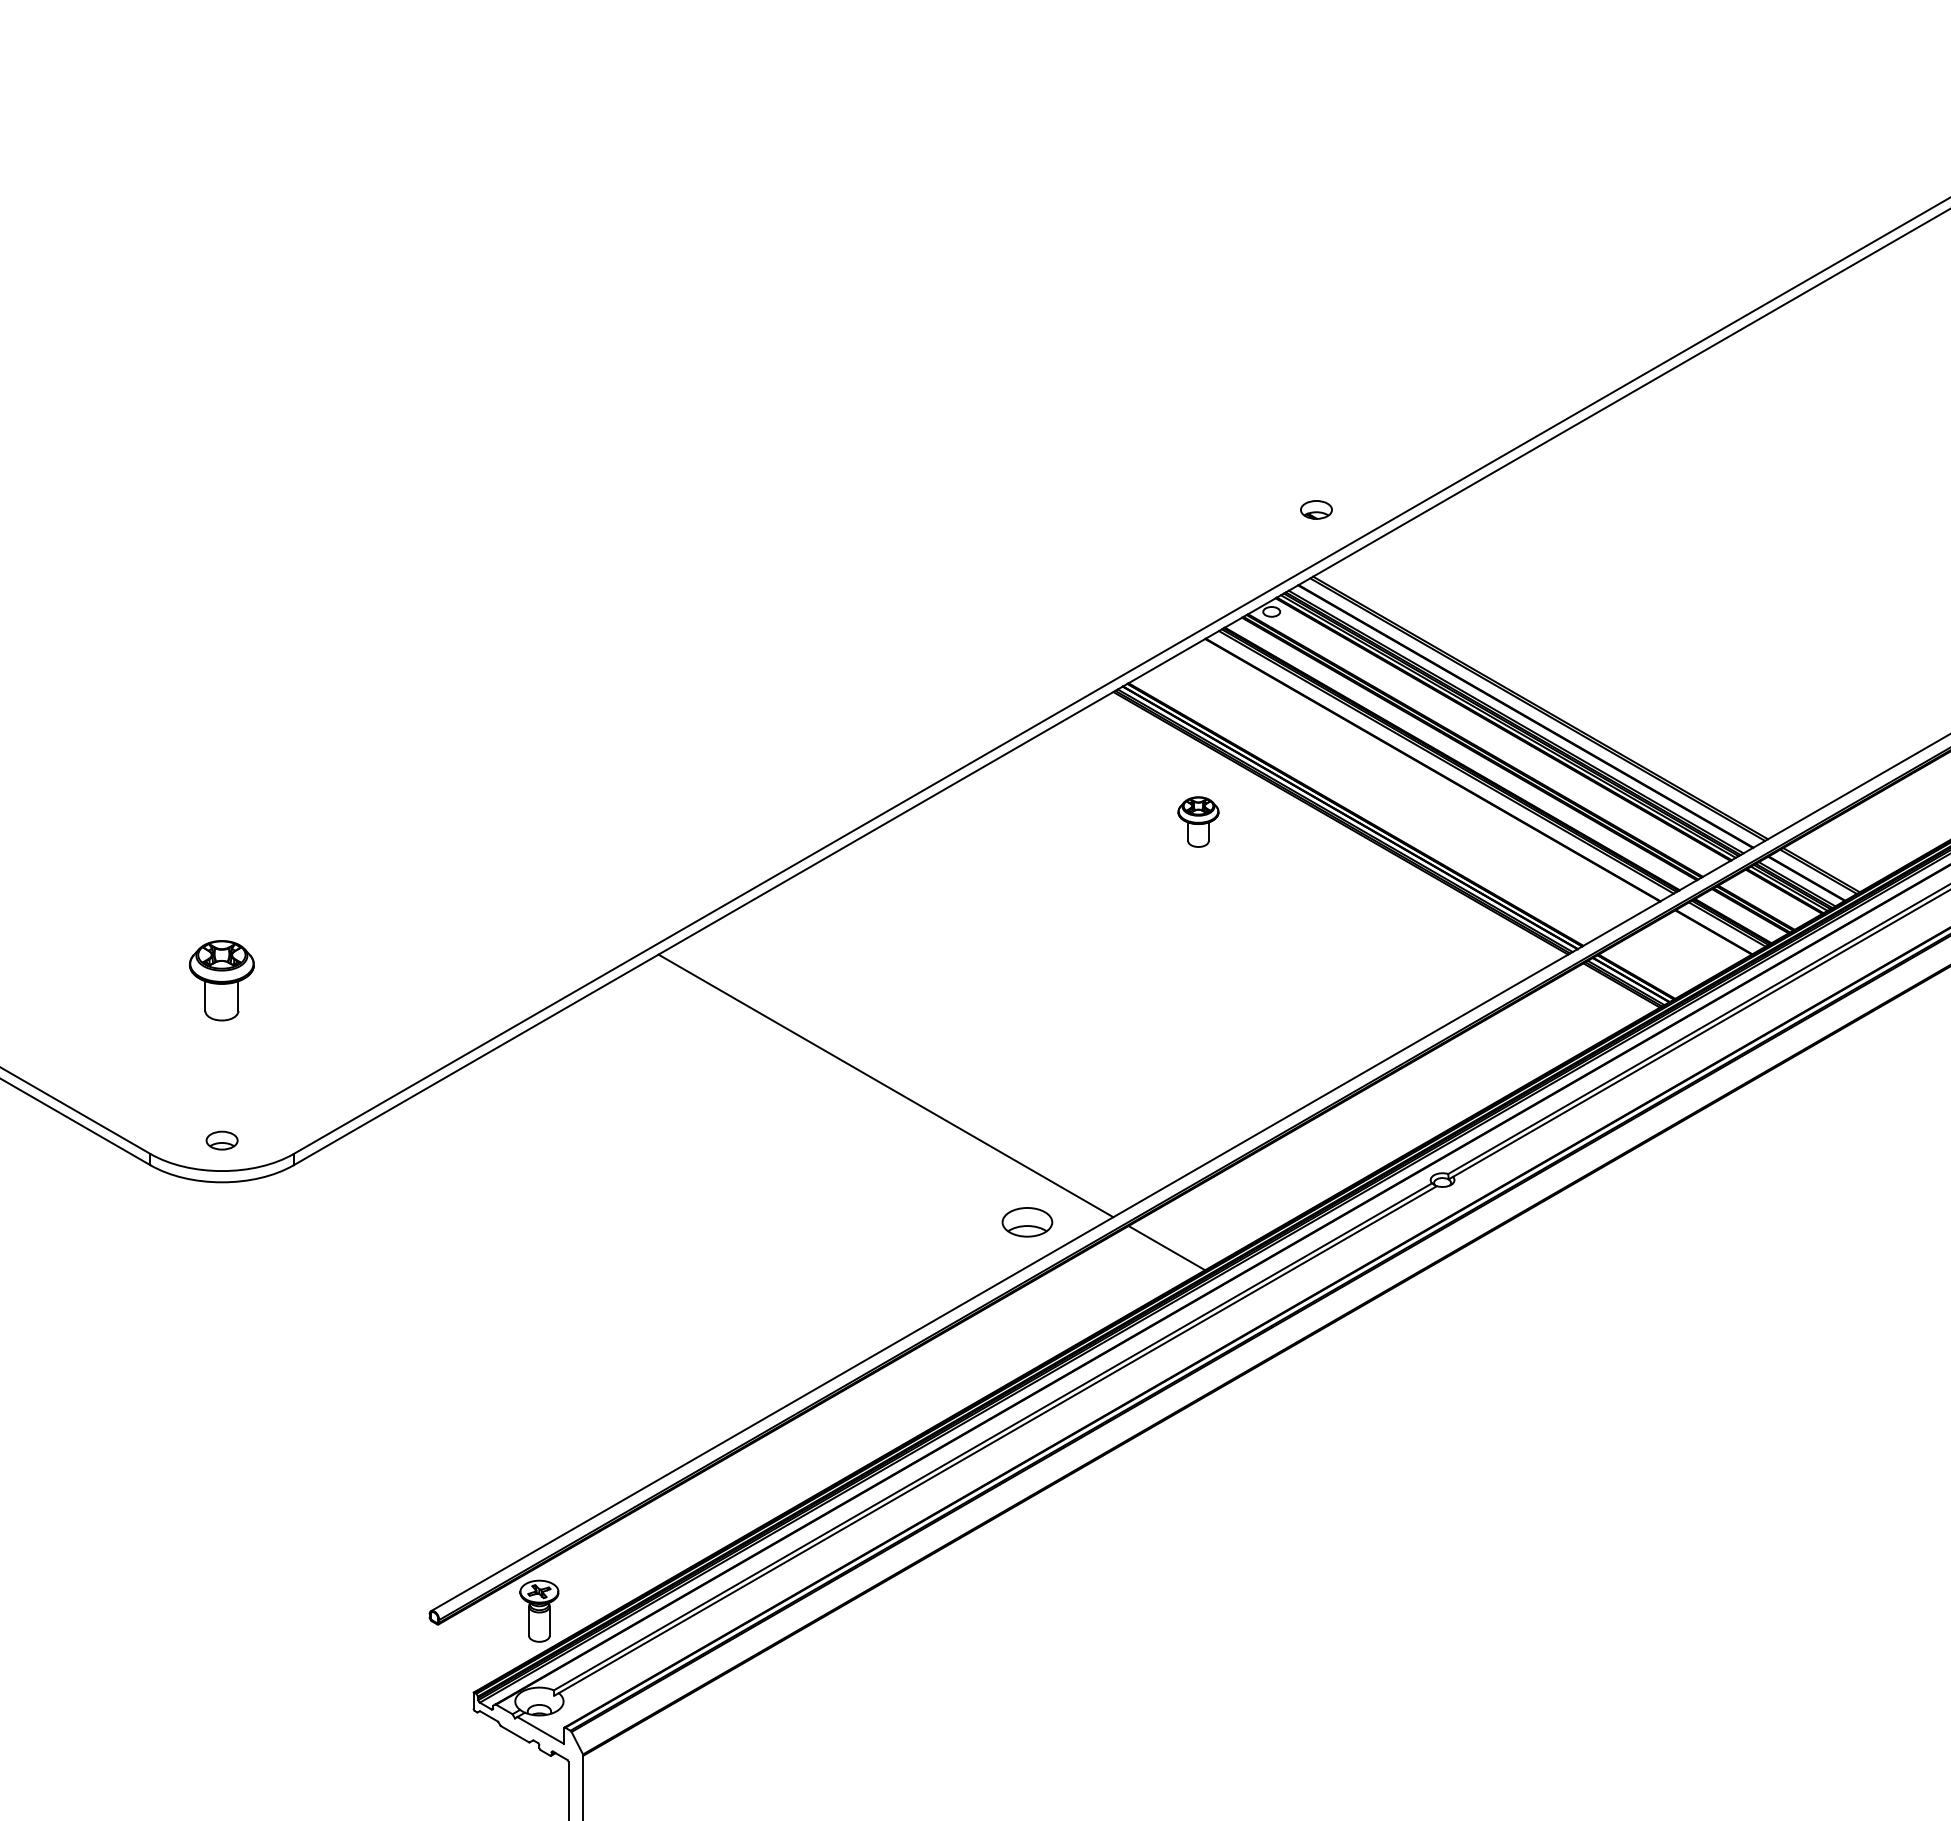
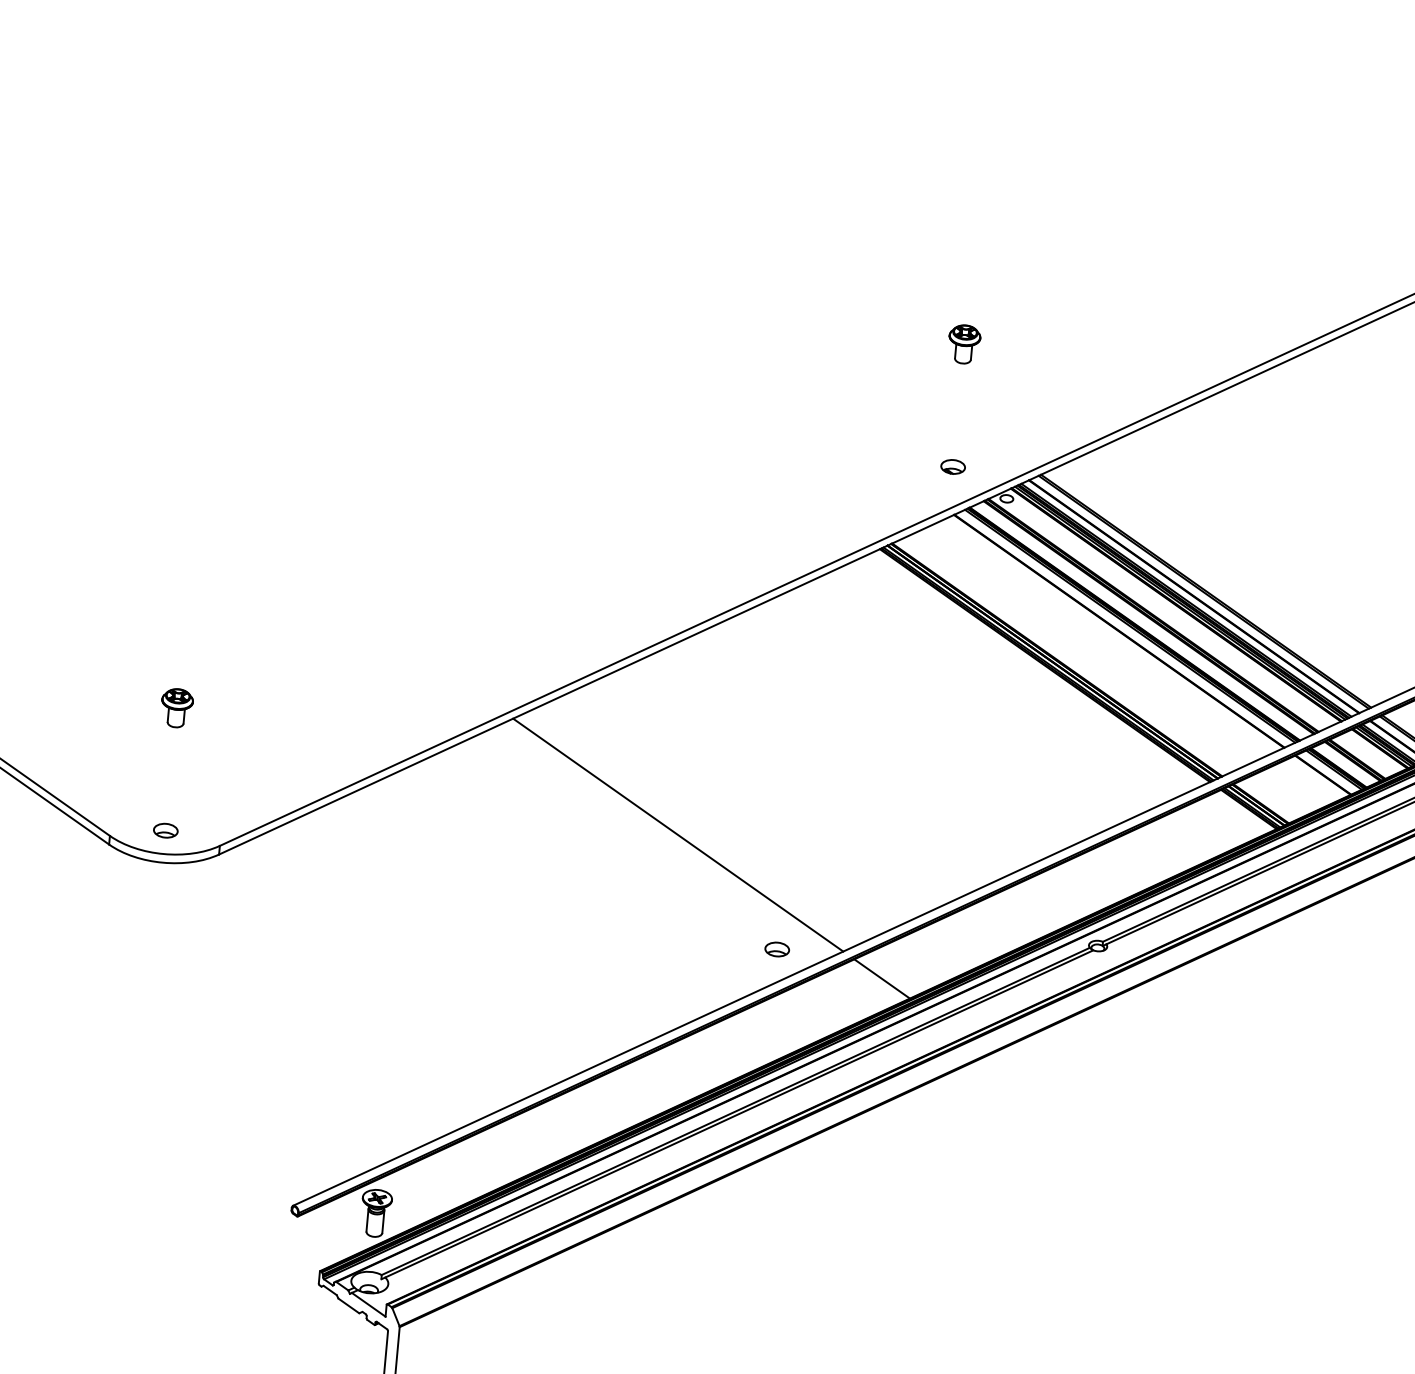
part: (1316, 509) -> (953, 466), moved
part: (1198, 821) -> (964, 344), moved
part: (222, 980) -> (177, 708), size x0.62
part: (1027, 1222) -> (777, 949), size x0.62

